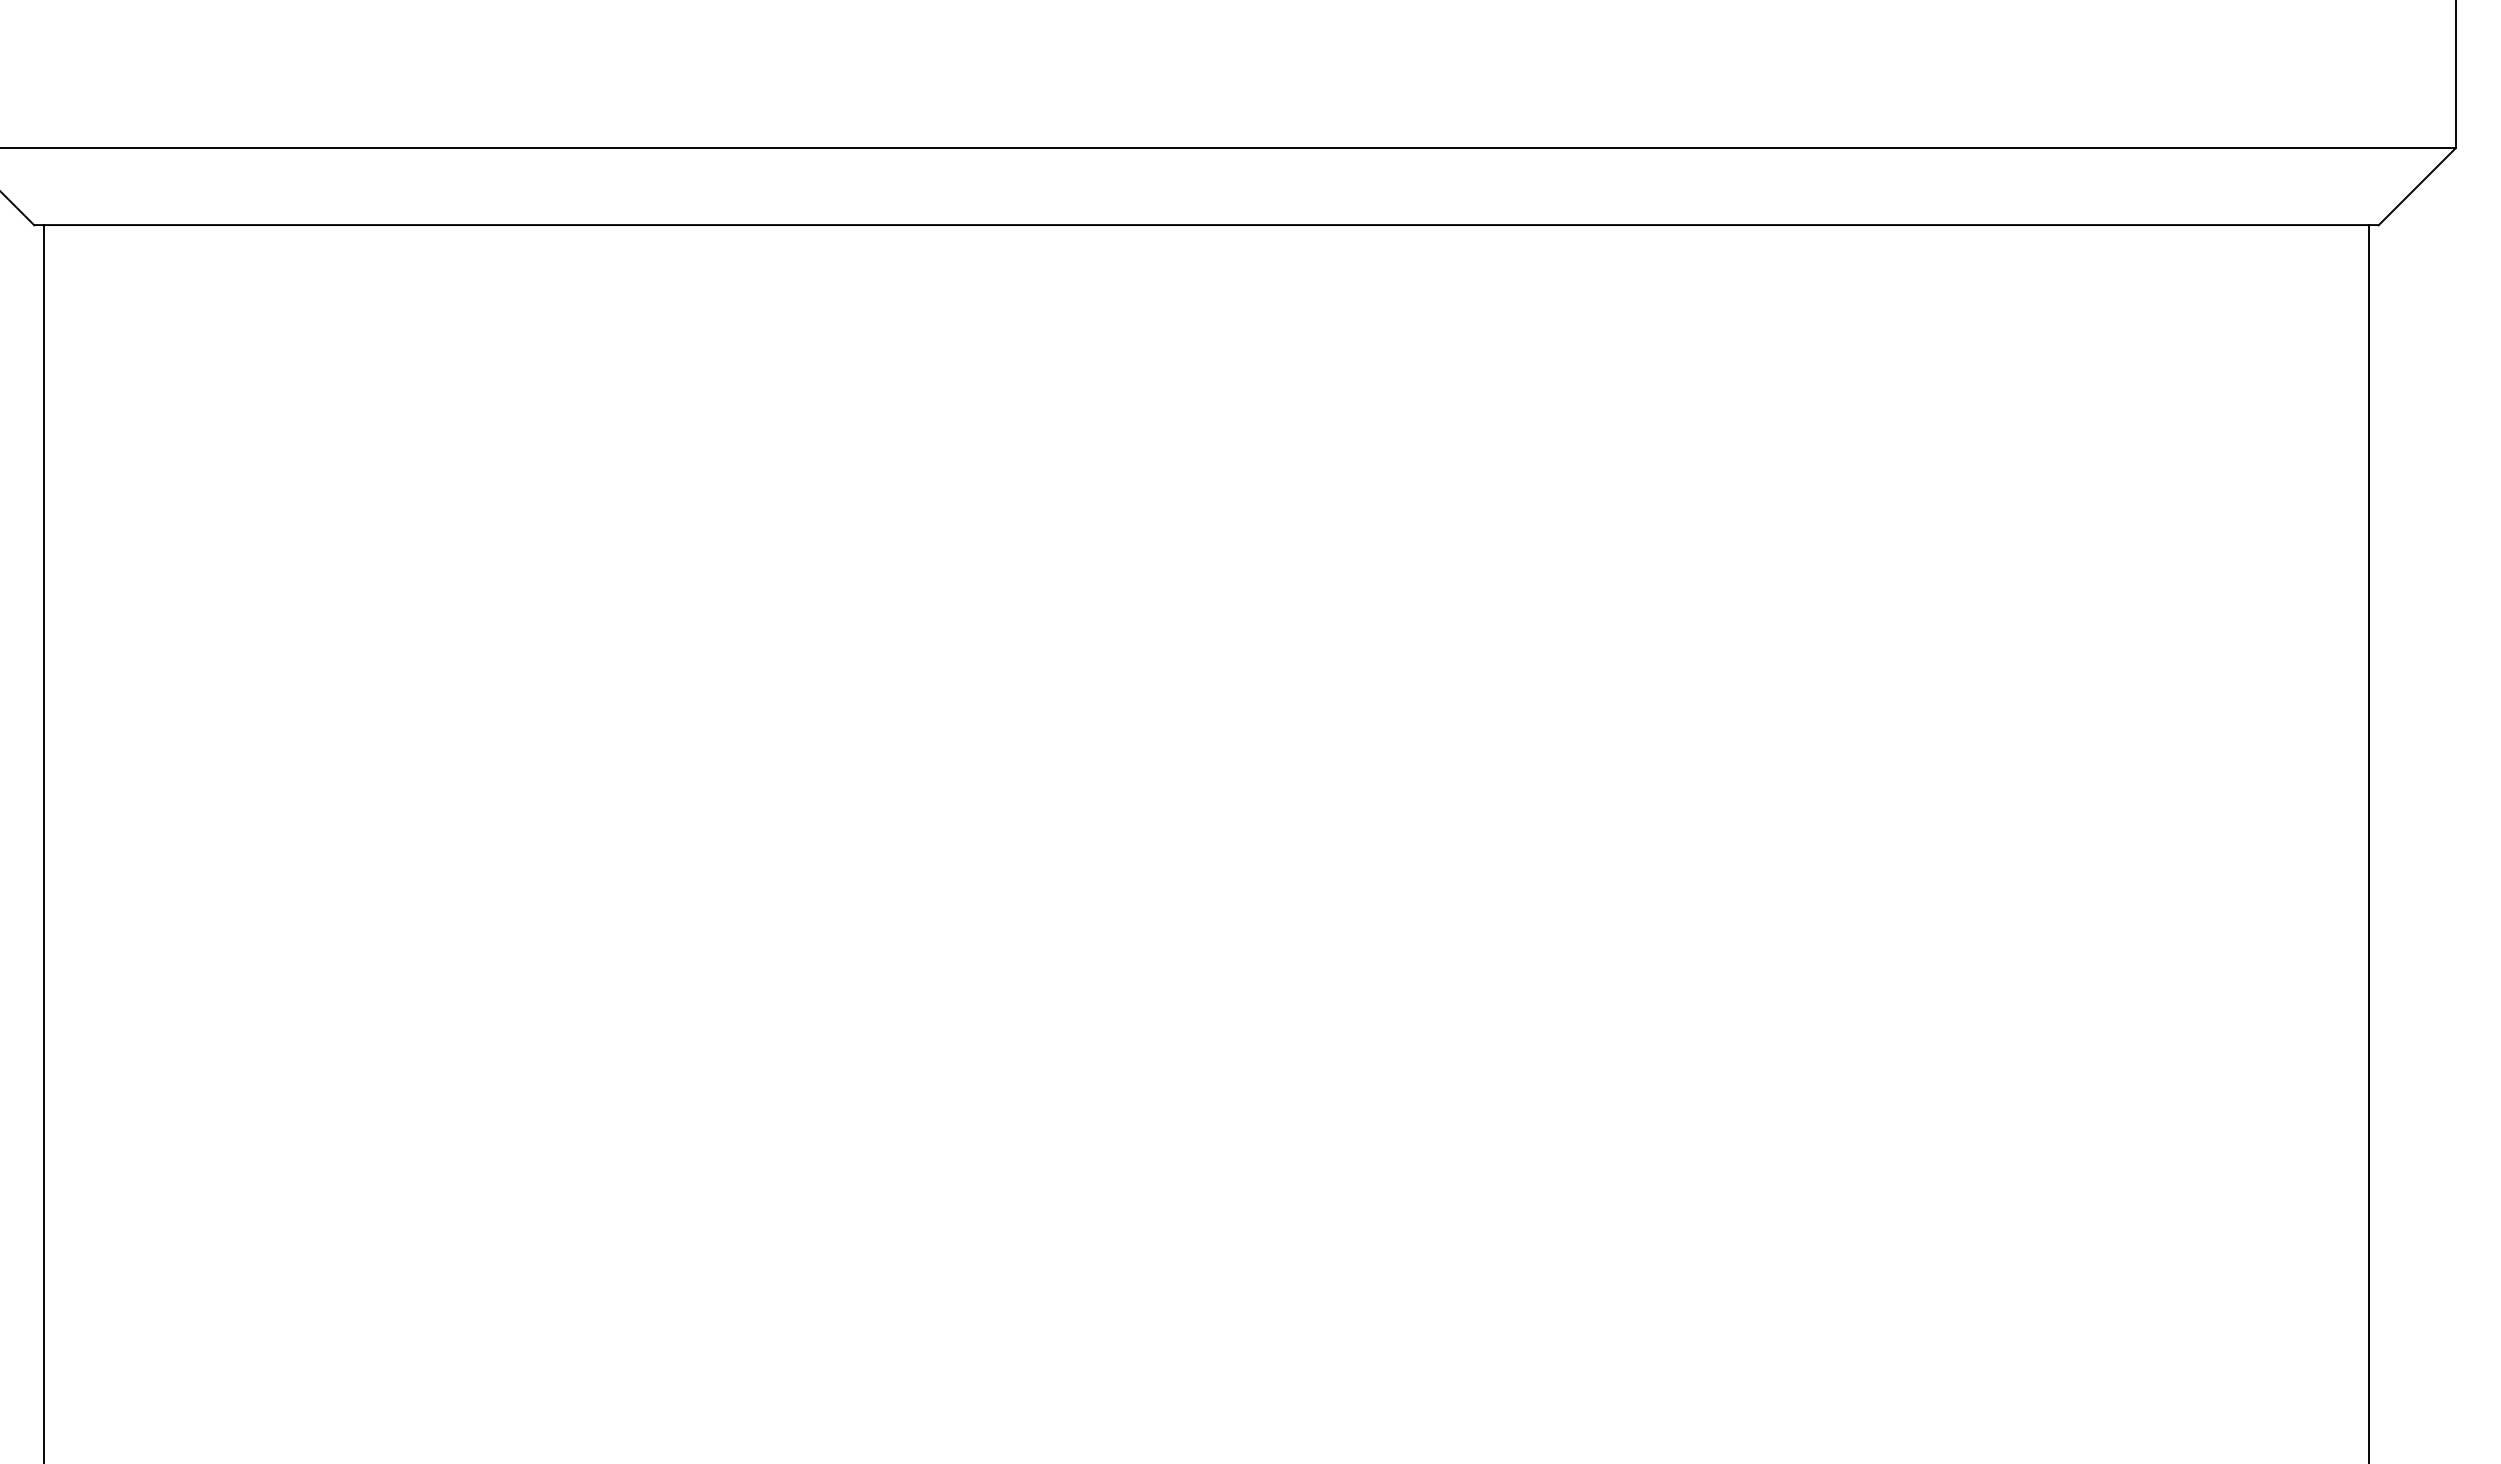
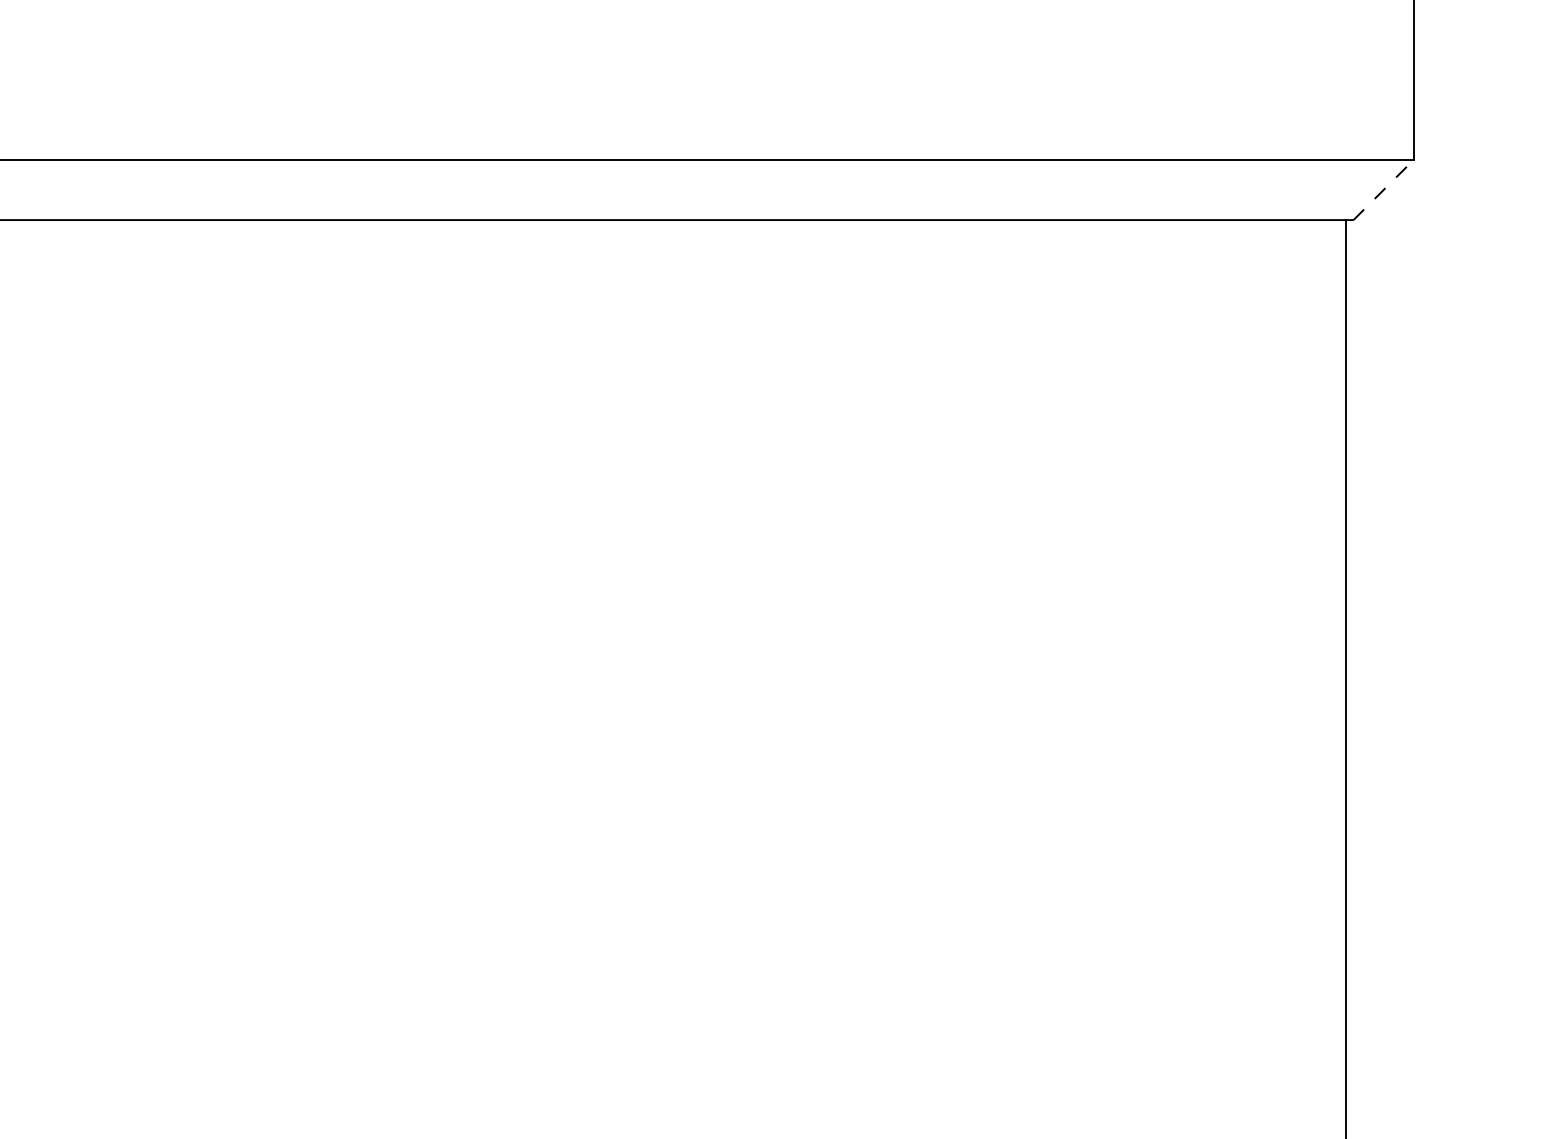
line: (2417, 186) -> (1383, 189), solid -> dashed

